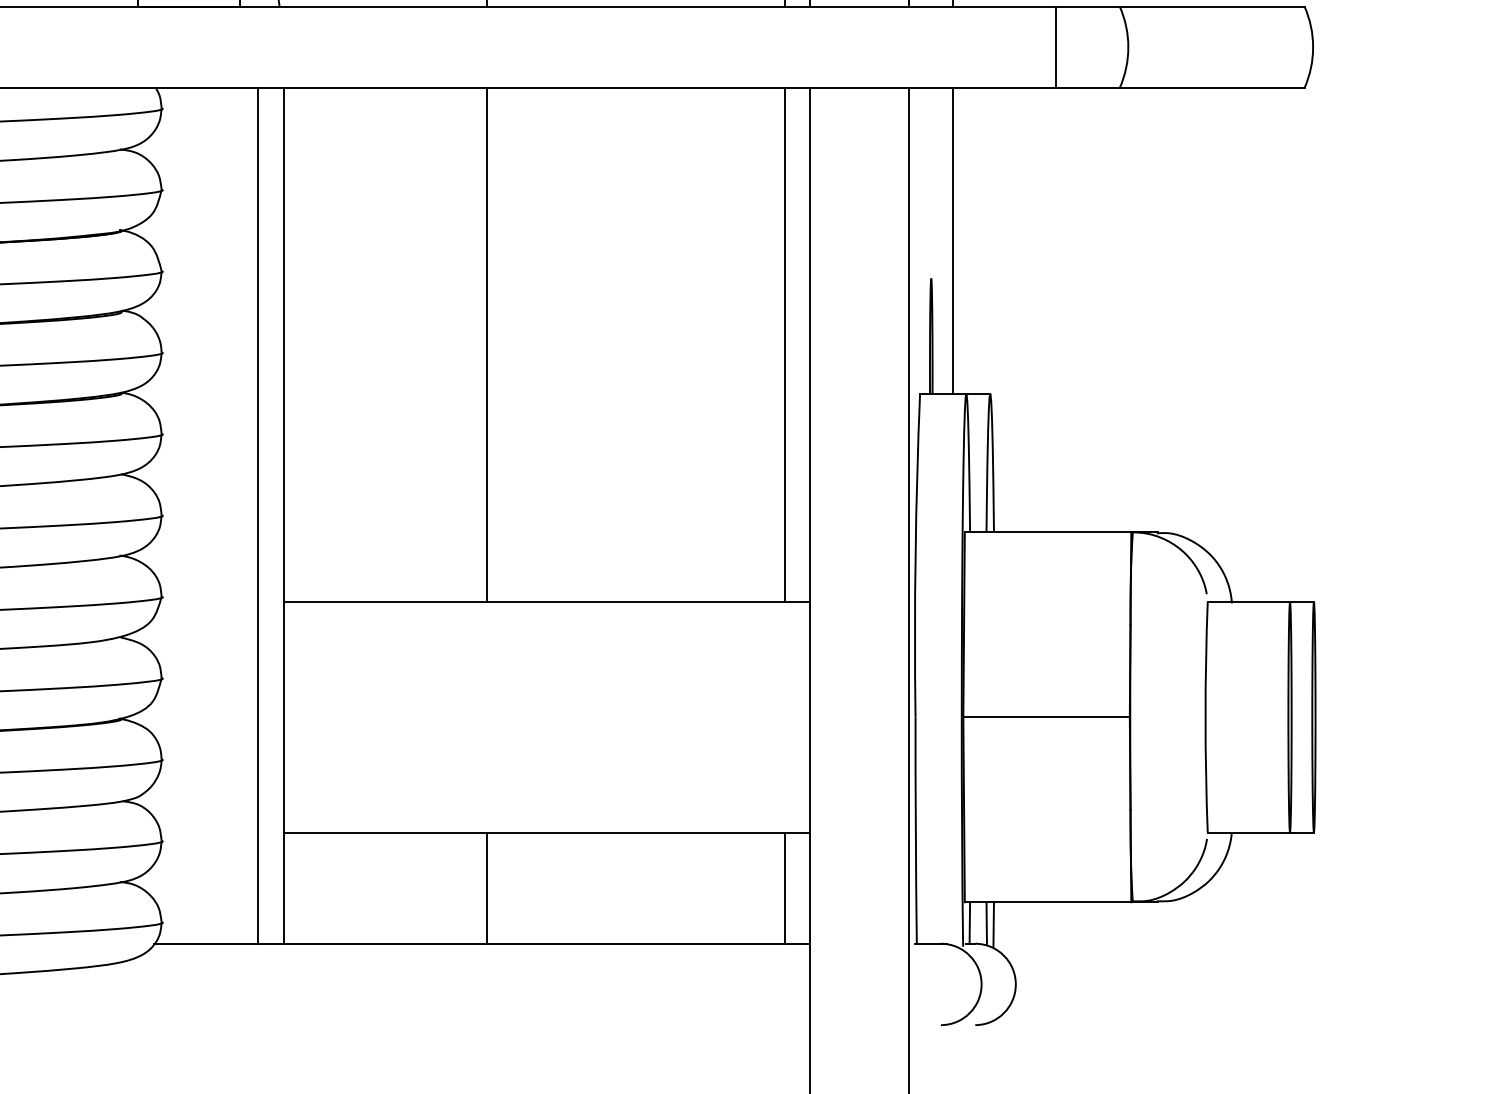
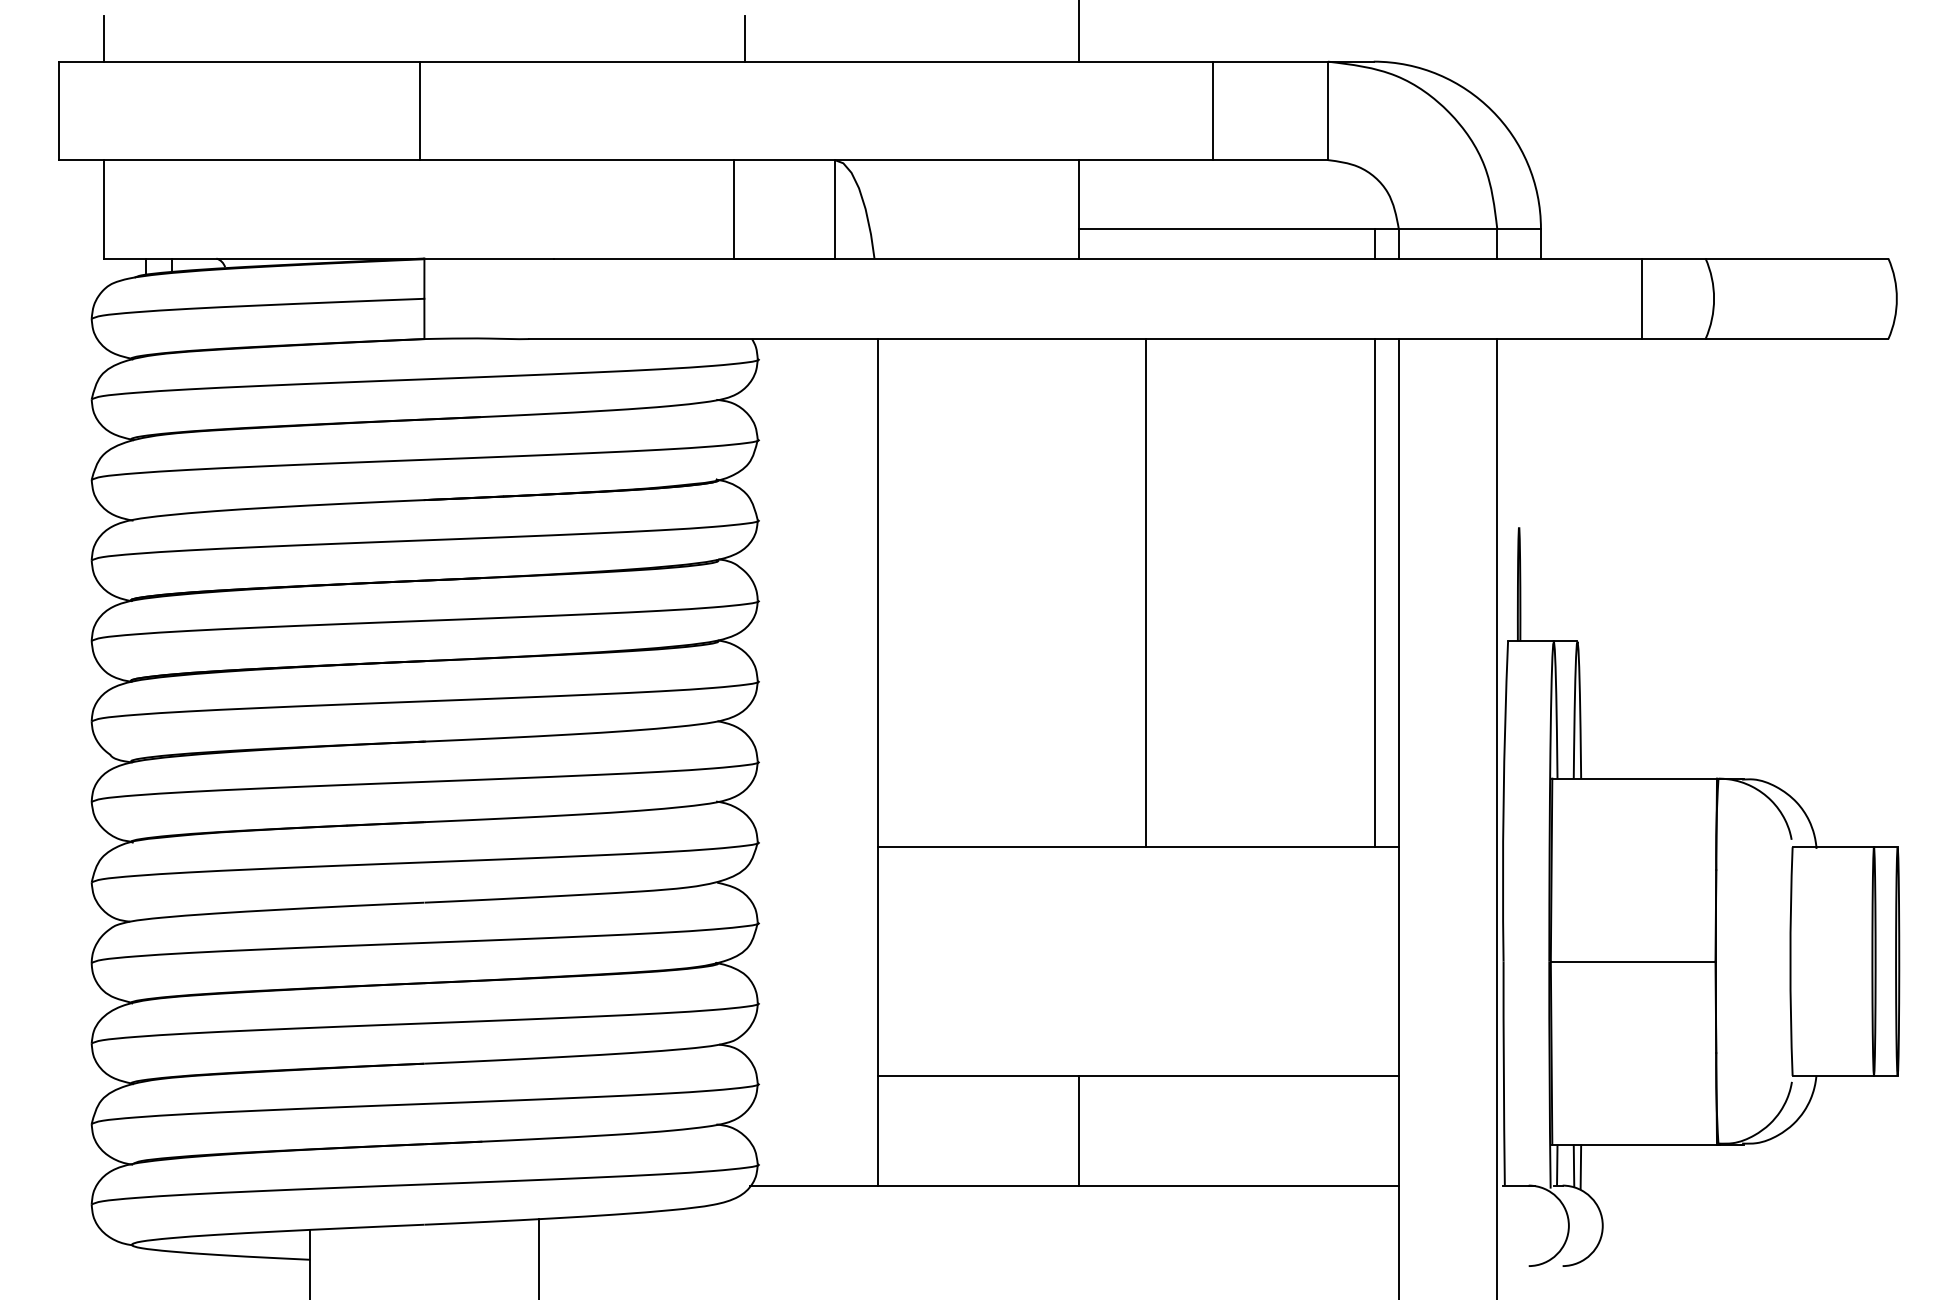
line: (952, 241) -> (1540, 490), removed
line: (486, 345) -> (1146, 593), moved
line: (257, 516) -> (852, 762), removed
line: (785, 888) -> (1374, 1130), removed

